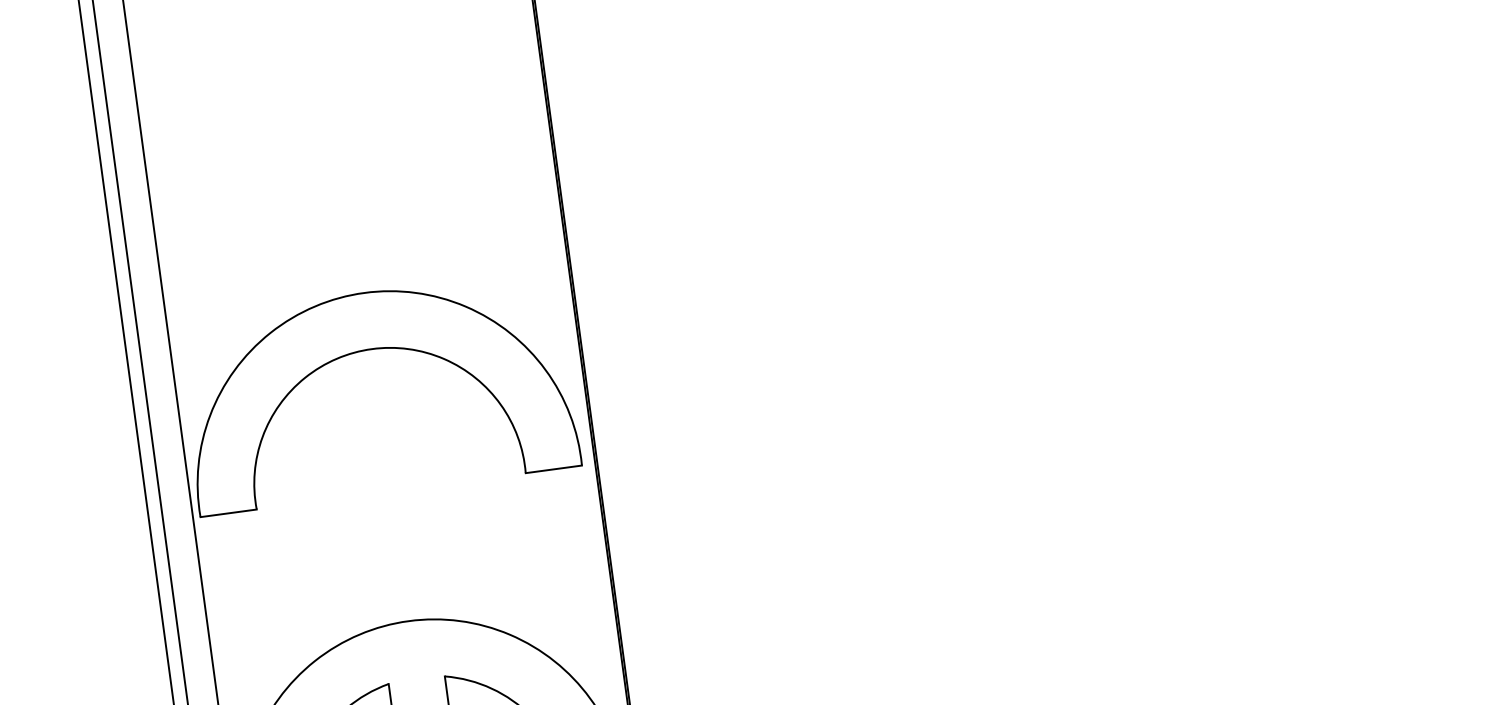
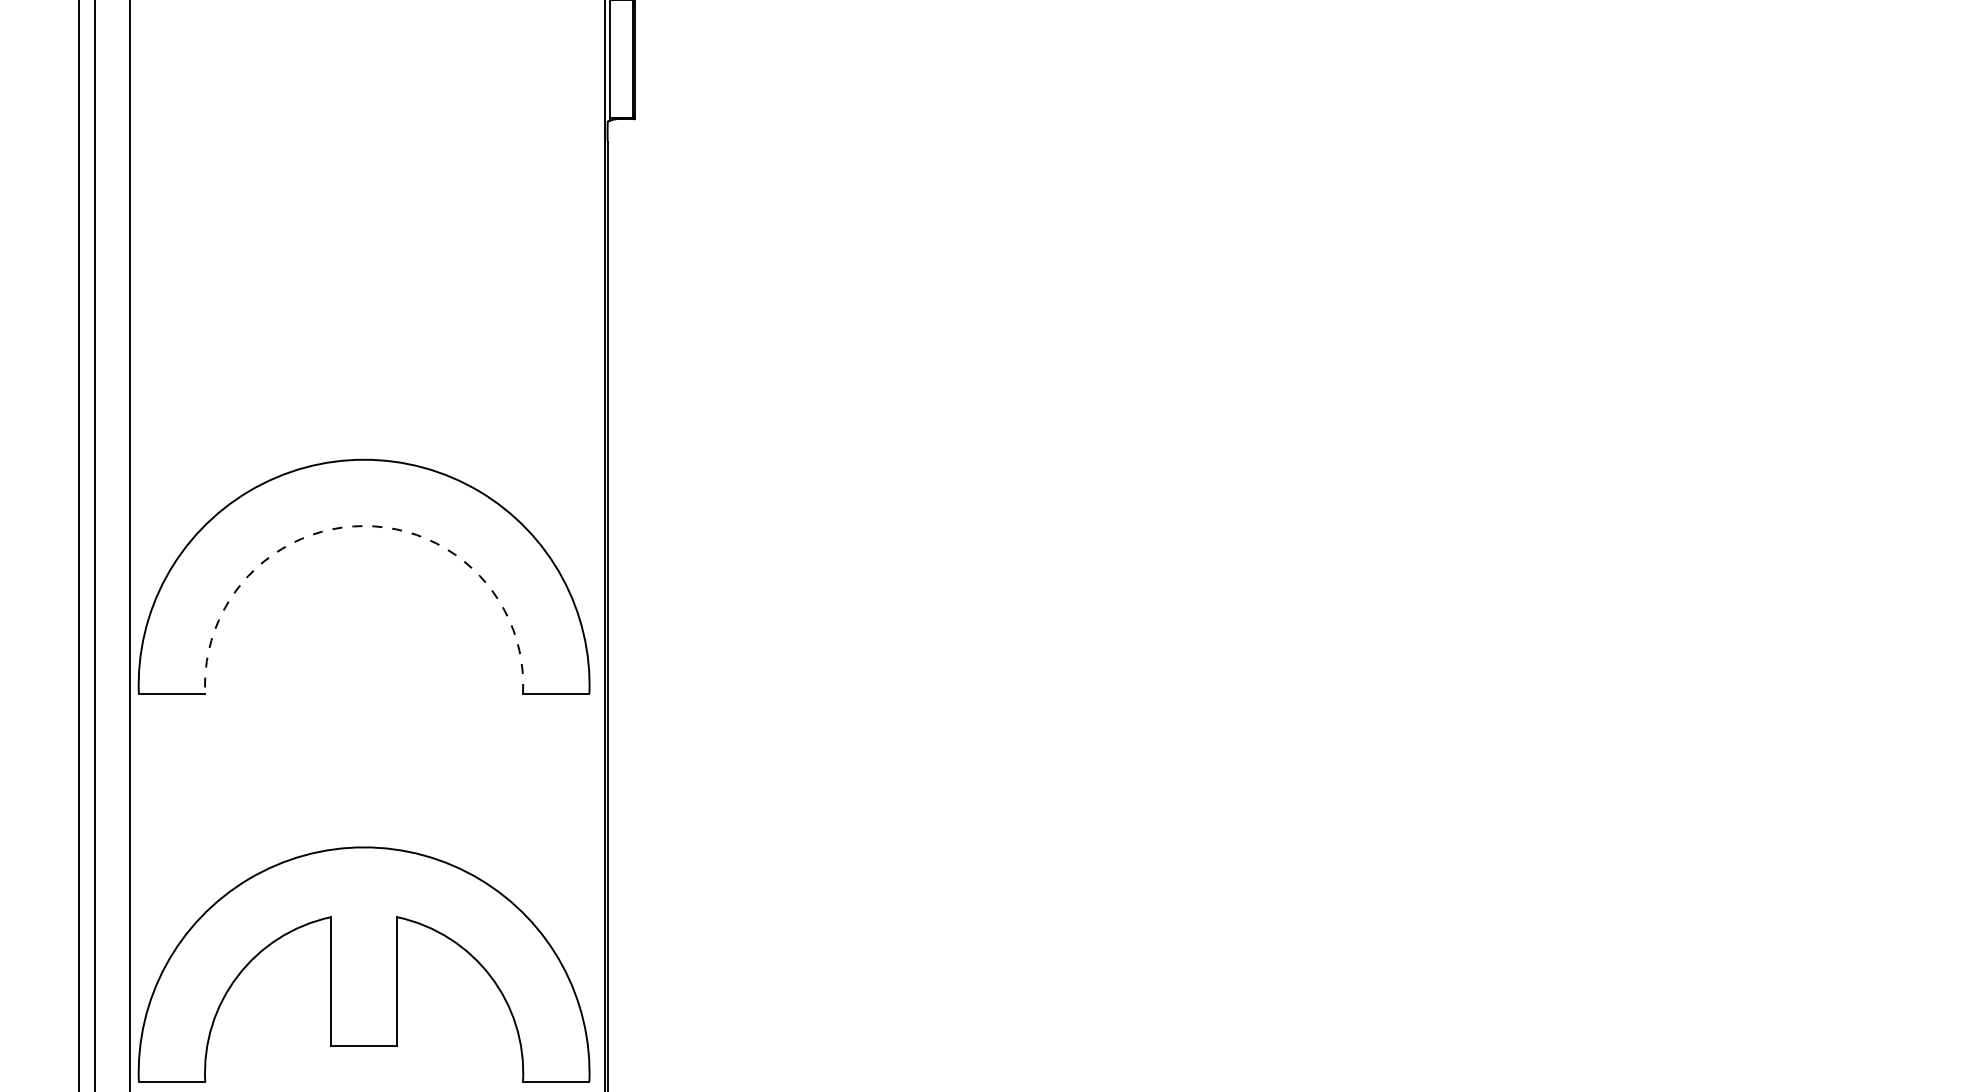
arc: (372, 349) -> (364, 526), solid -> dashed

